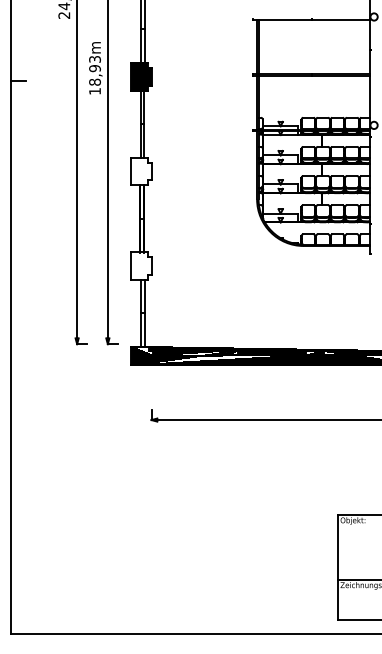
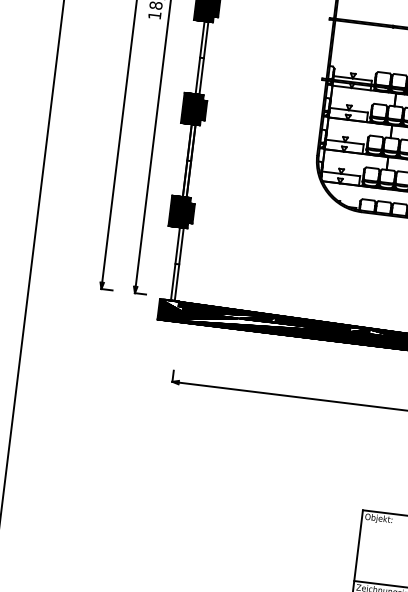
hatch: (140, 171) -> (193, 109), added
hatch: (141, 265) -> (182, 211), added

